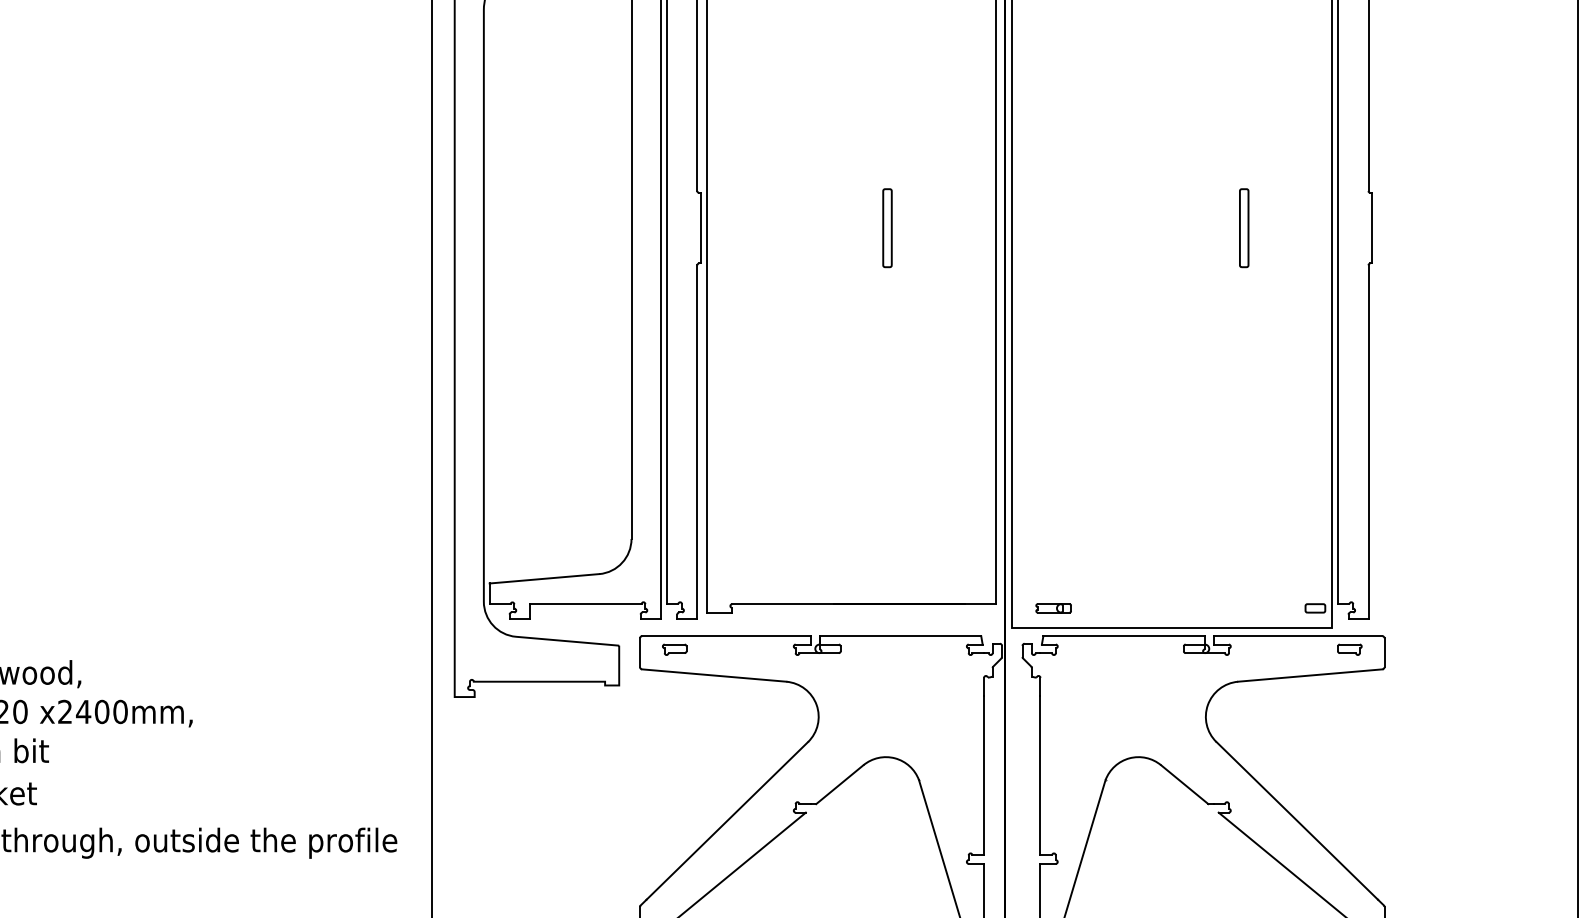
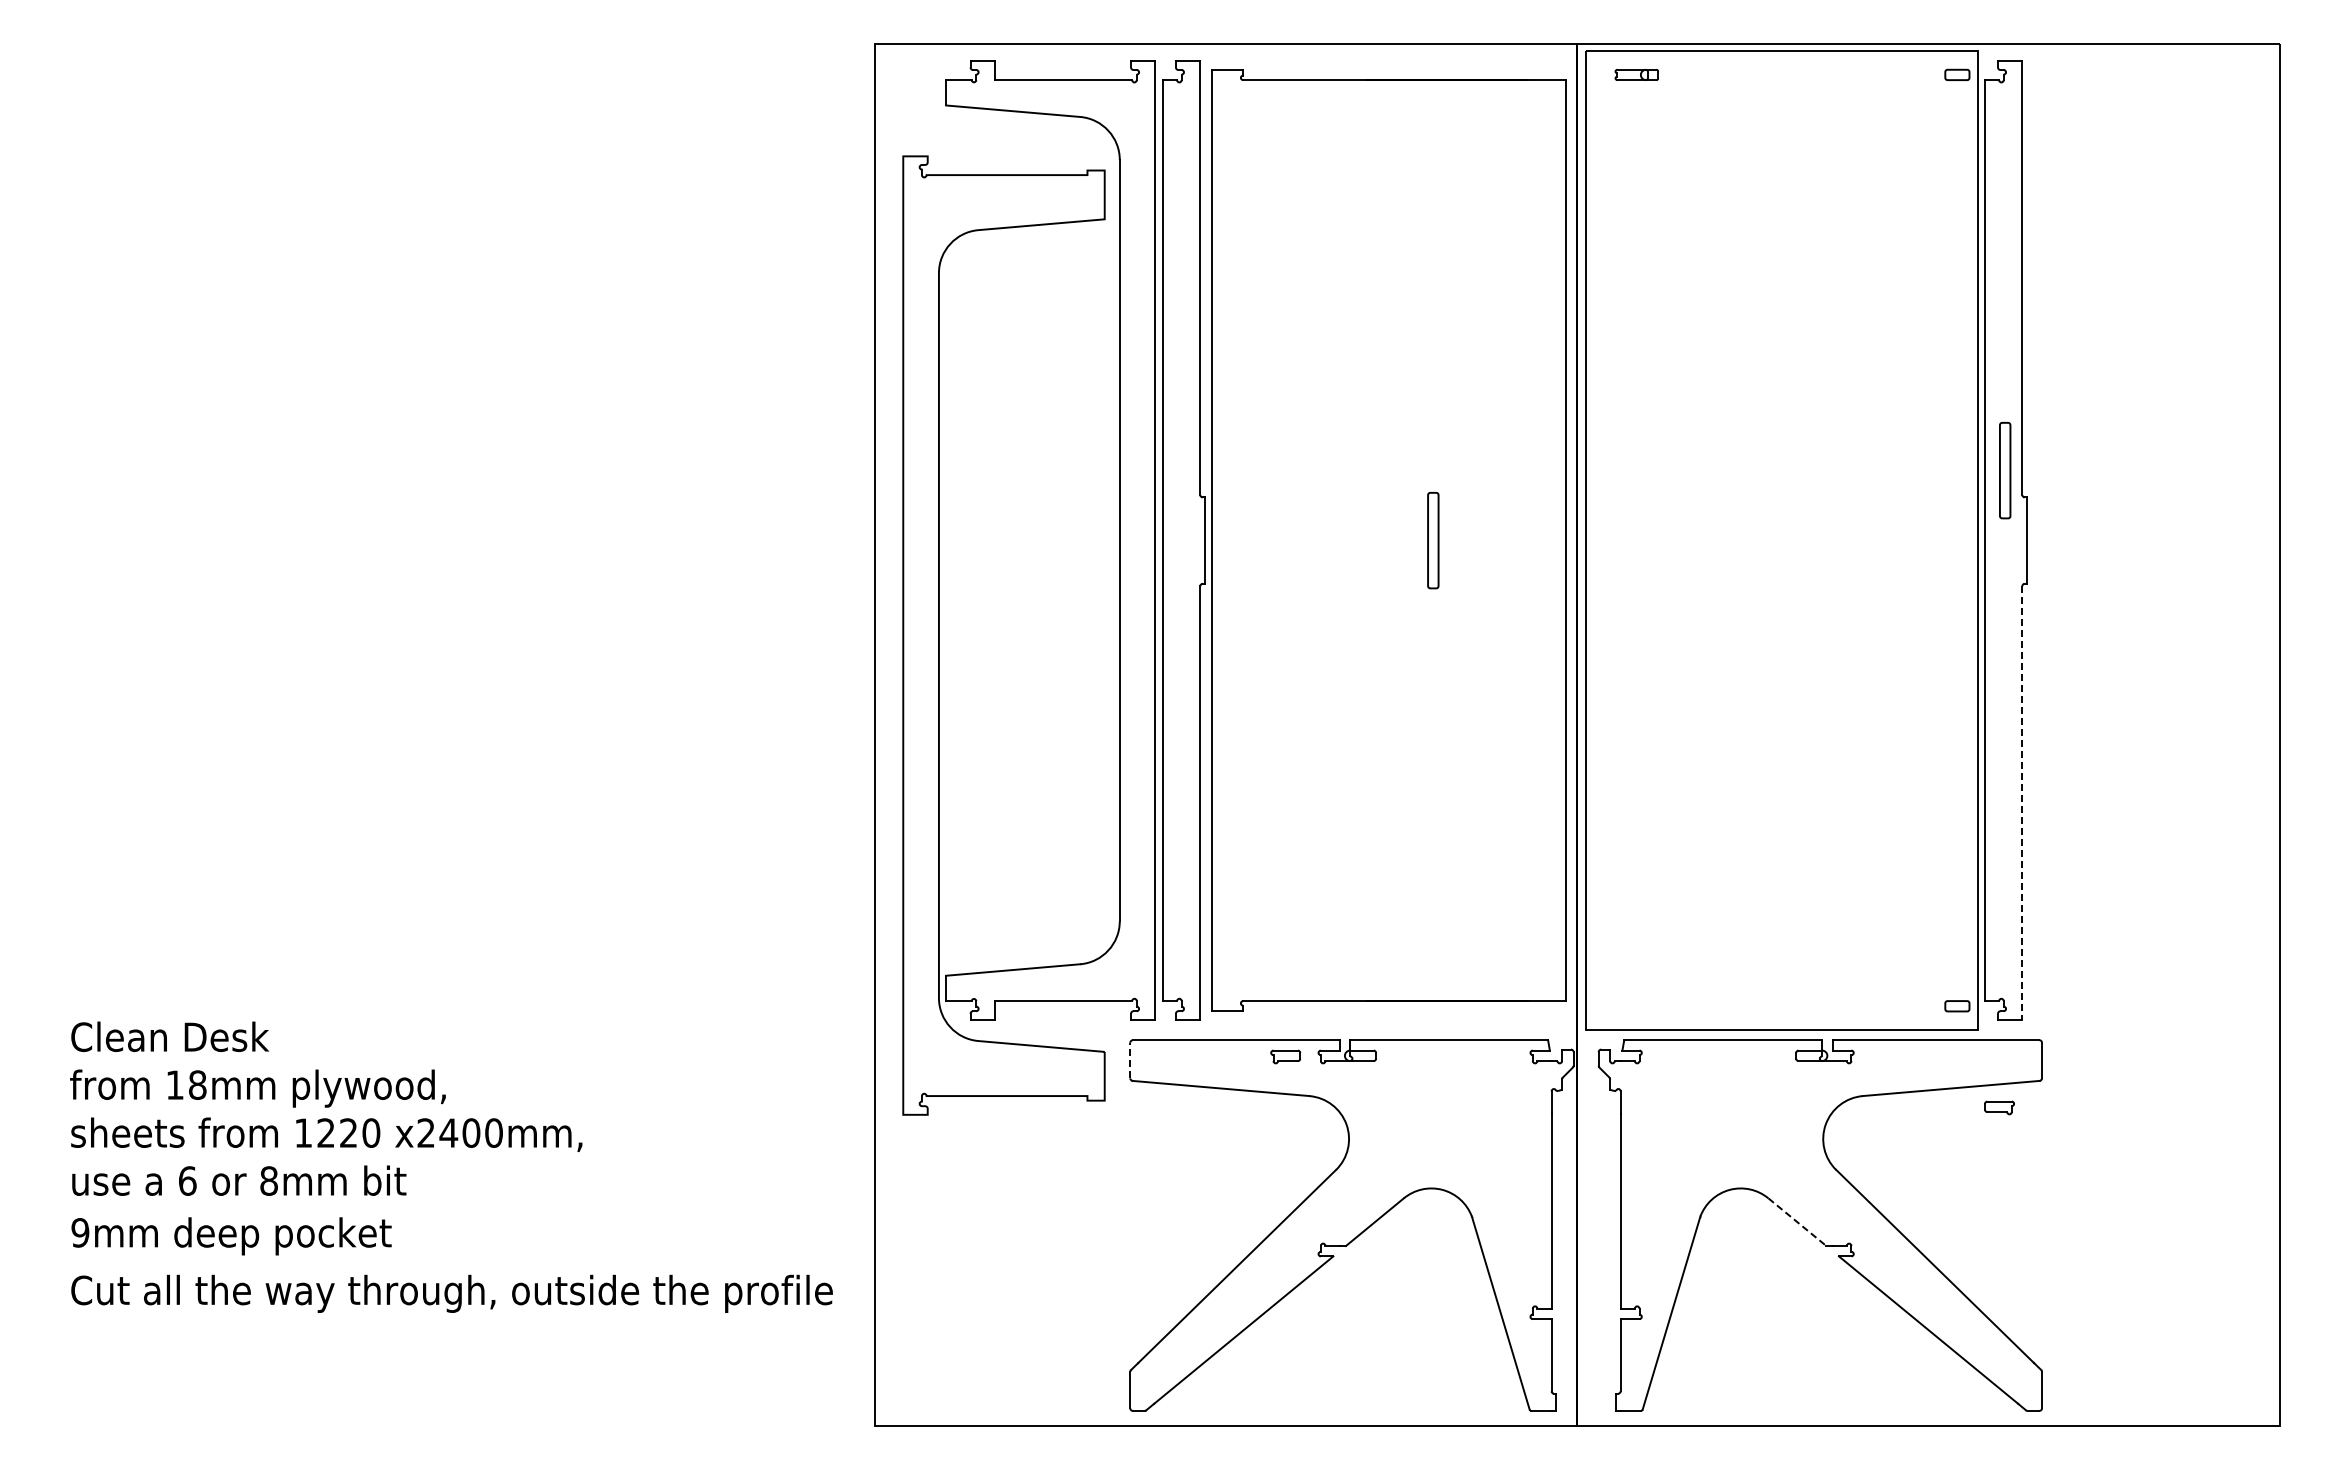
part: (1244, 228) -> (2005, 470), moved
line: (1368, 442) -> (2022, 802), solid -> dashed
part: (1053, 608) -> (1636, 1006), removed
part: (674, 649) -> (1285, 1056), moved
part: (1349, 649) -> (1999, 1107), moved
line: (640, 652) -> (1130, 1060), solid -> dashed
line: (1184, 784) -> (1797, 1222), solid -> dashed

